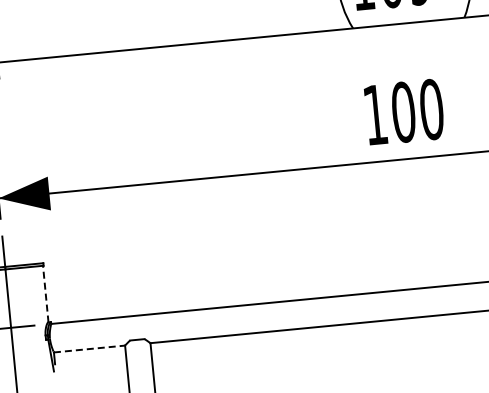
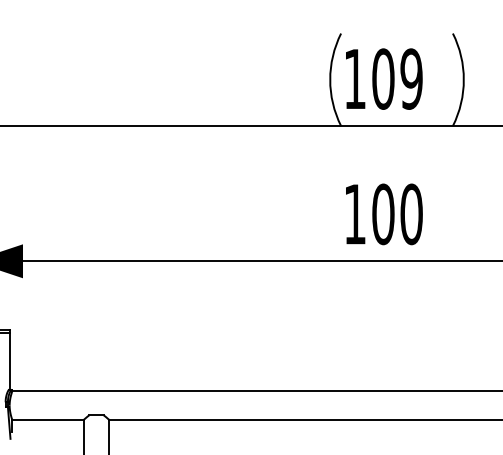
line: (45, 293) -> (9, 360), dashed -> solid
line: (89, 348) -> (48, 419), dashed -> solid

